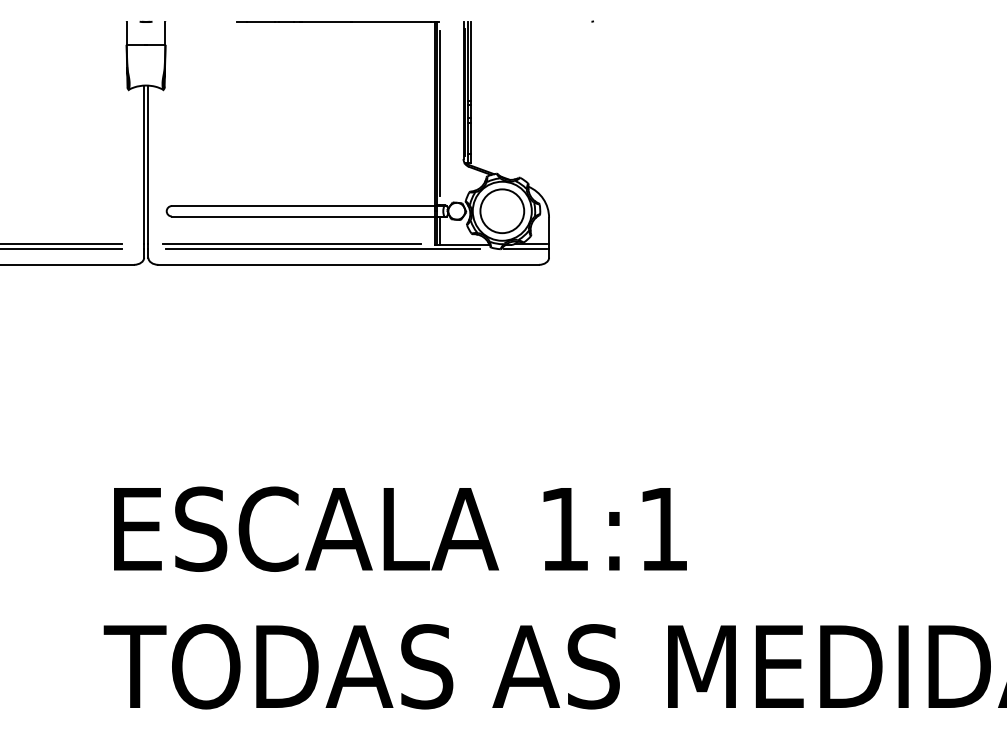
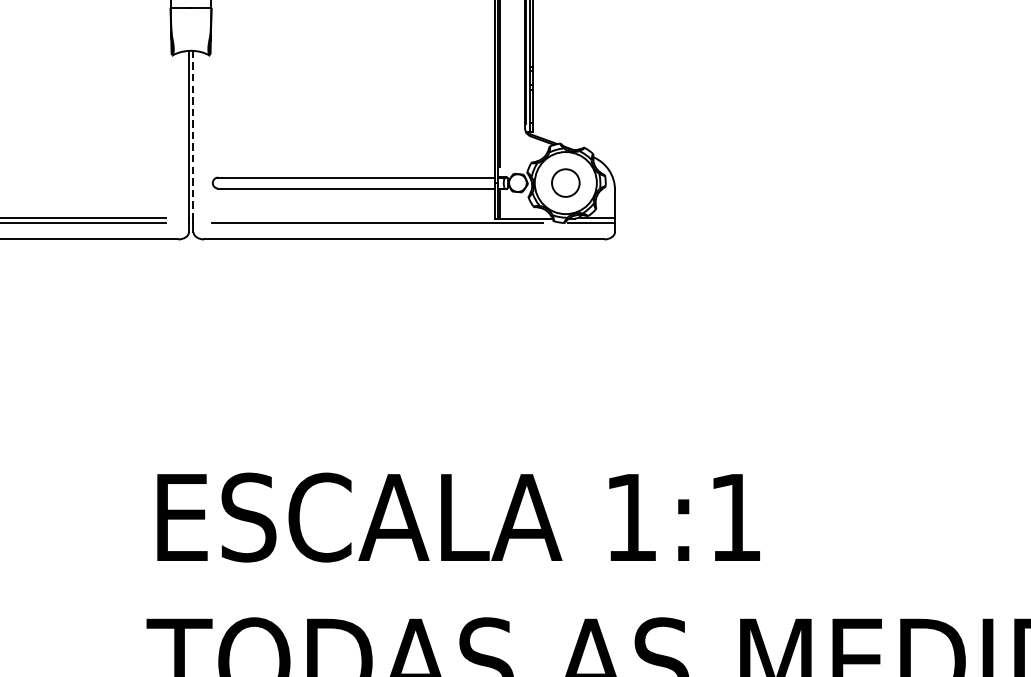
line: (148, 165) -> (193, 134), solid -> dashed
circle: (502, 211) -> (566, 183), size x0.6
line: (291, 244) -> (344, 218), removed

